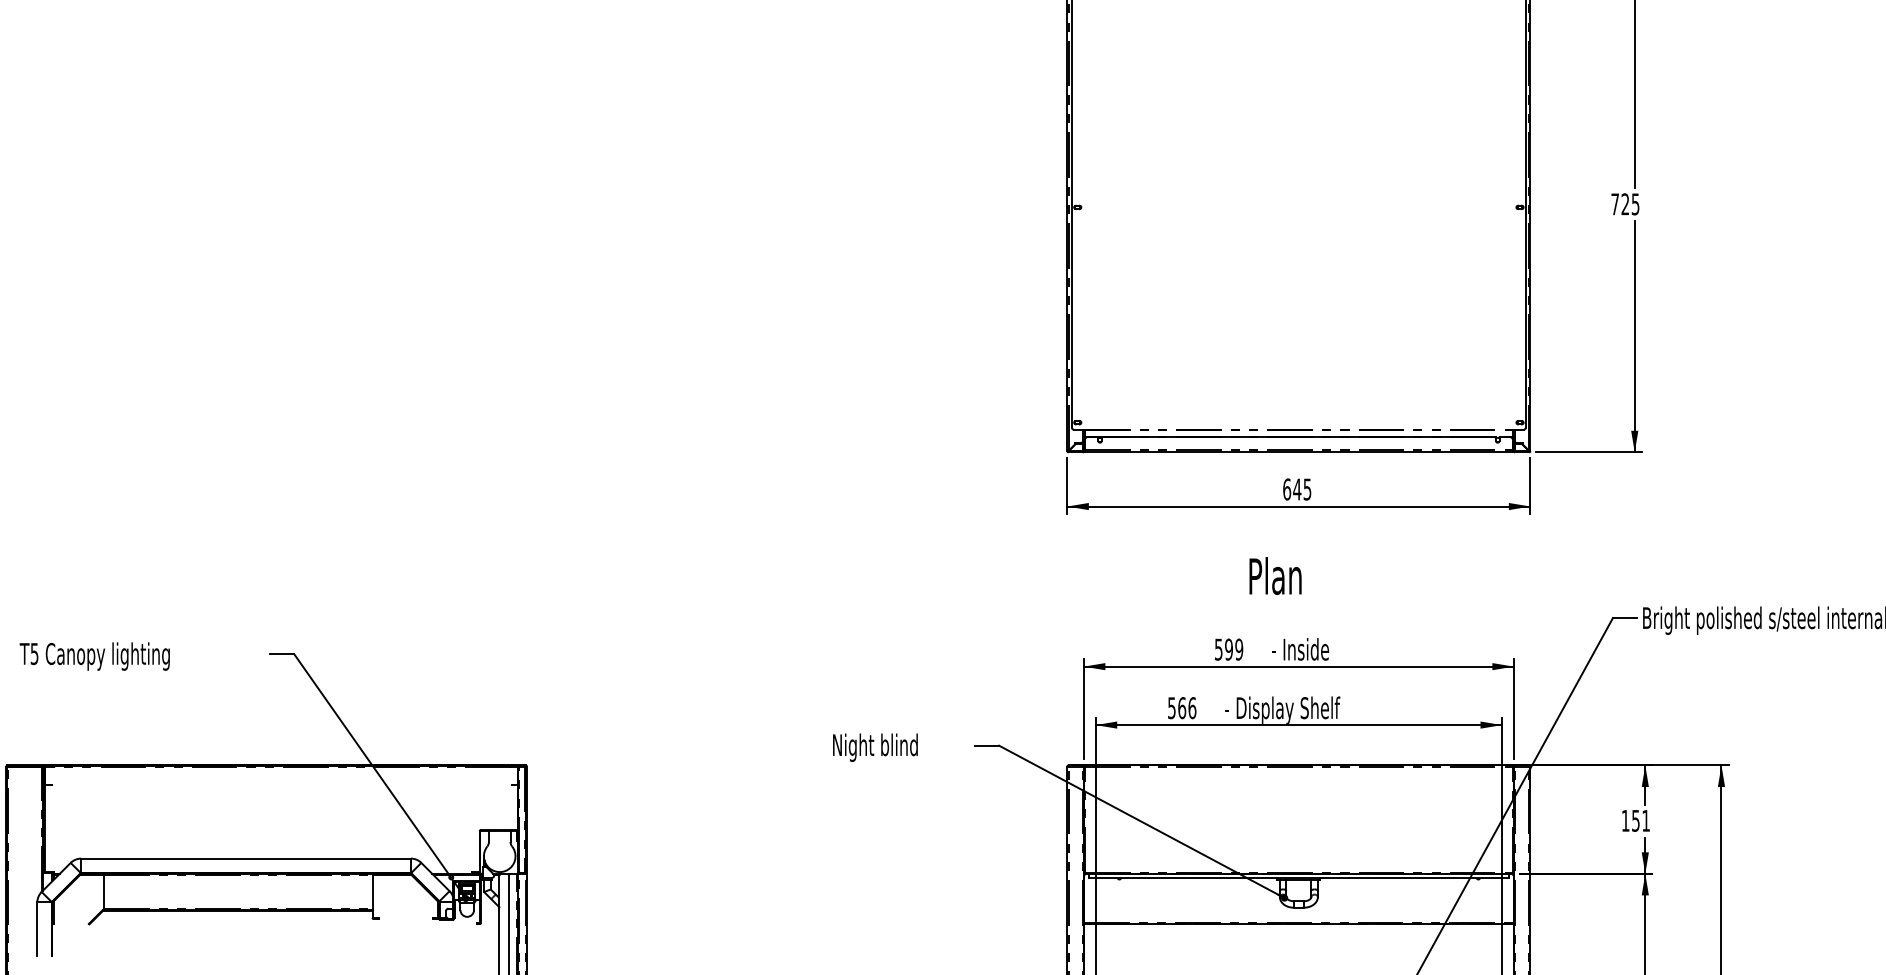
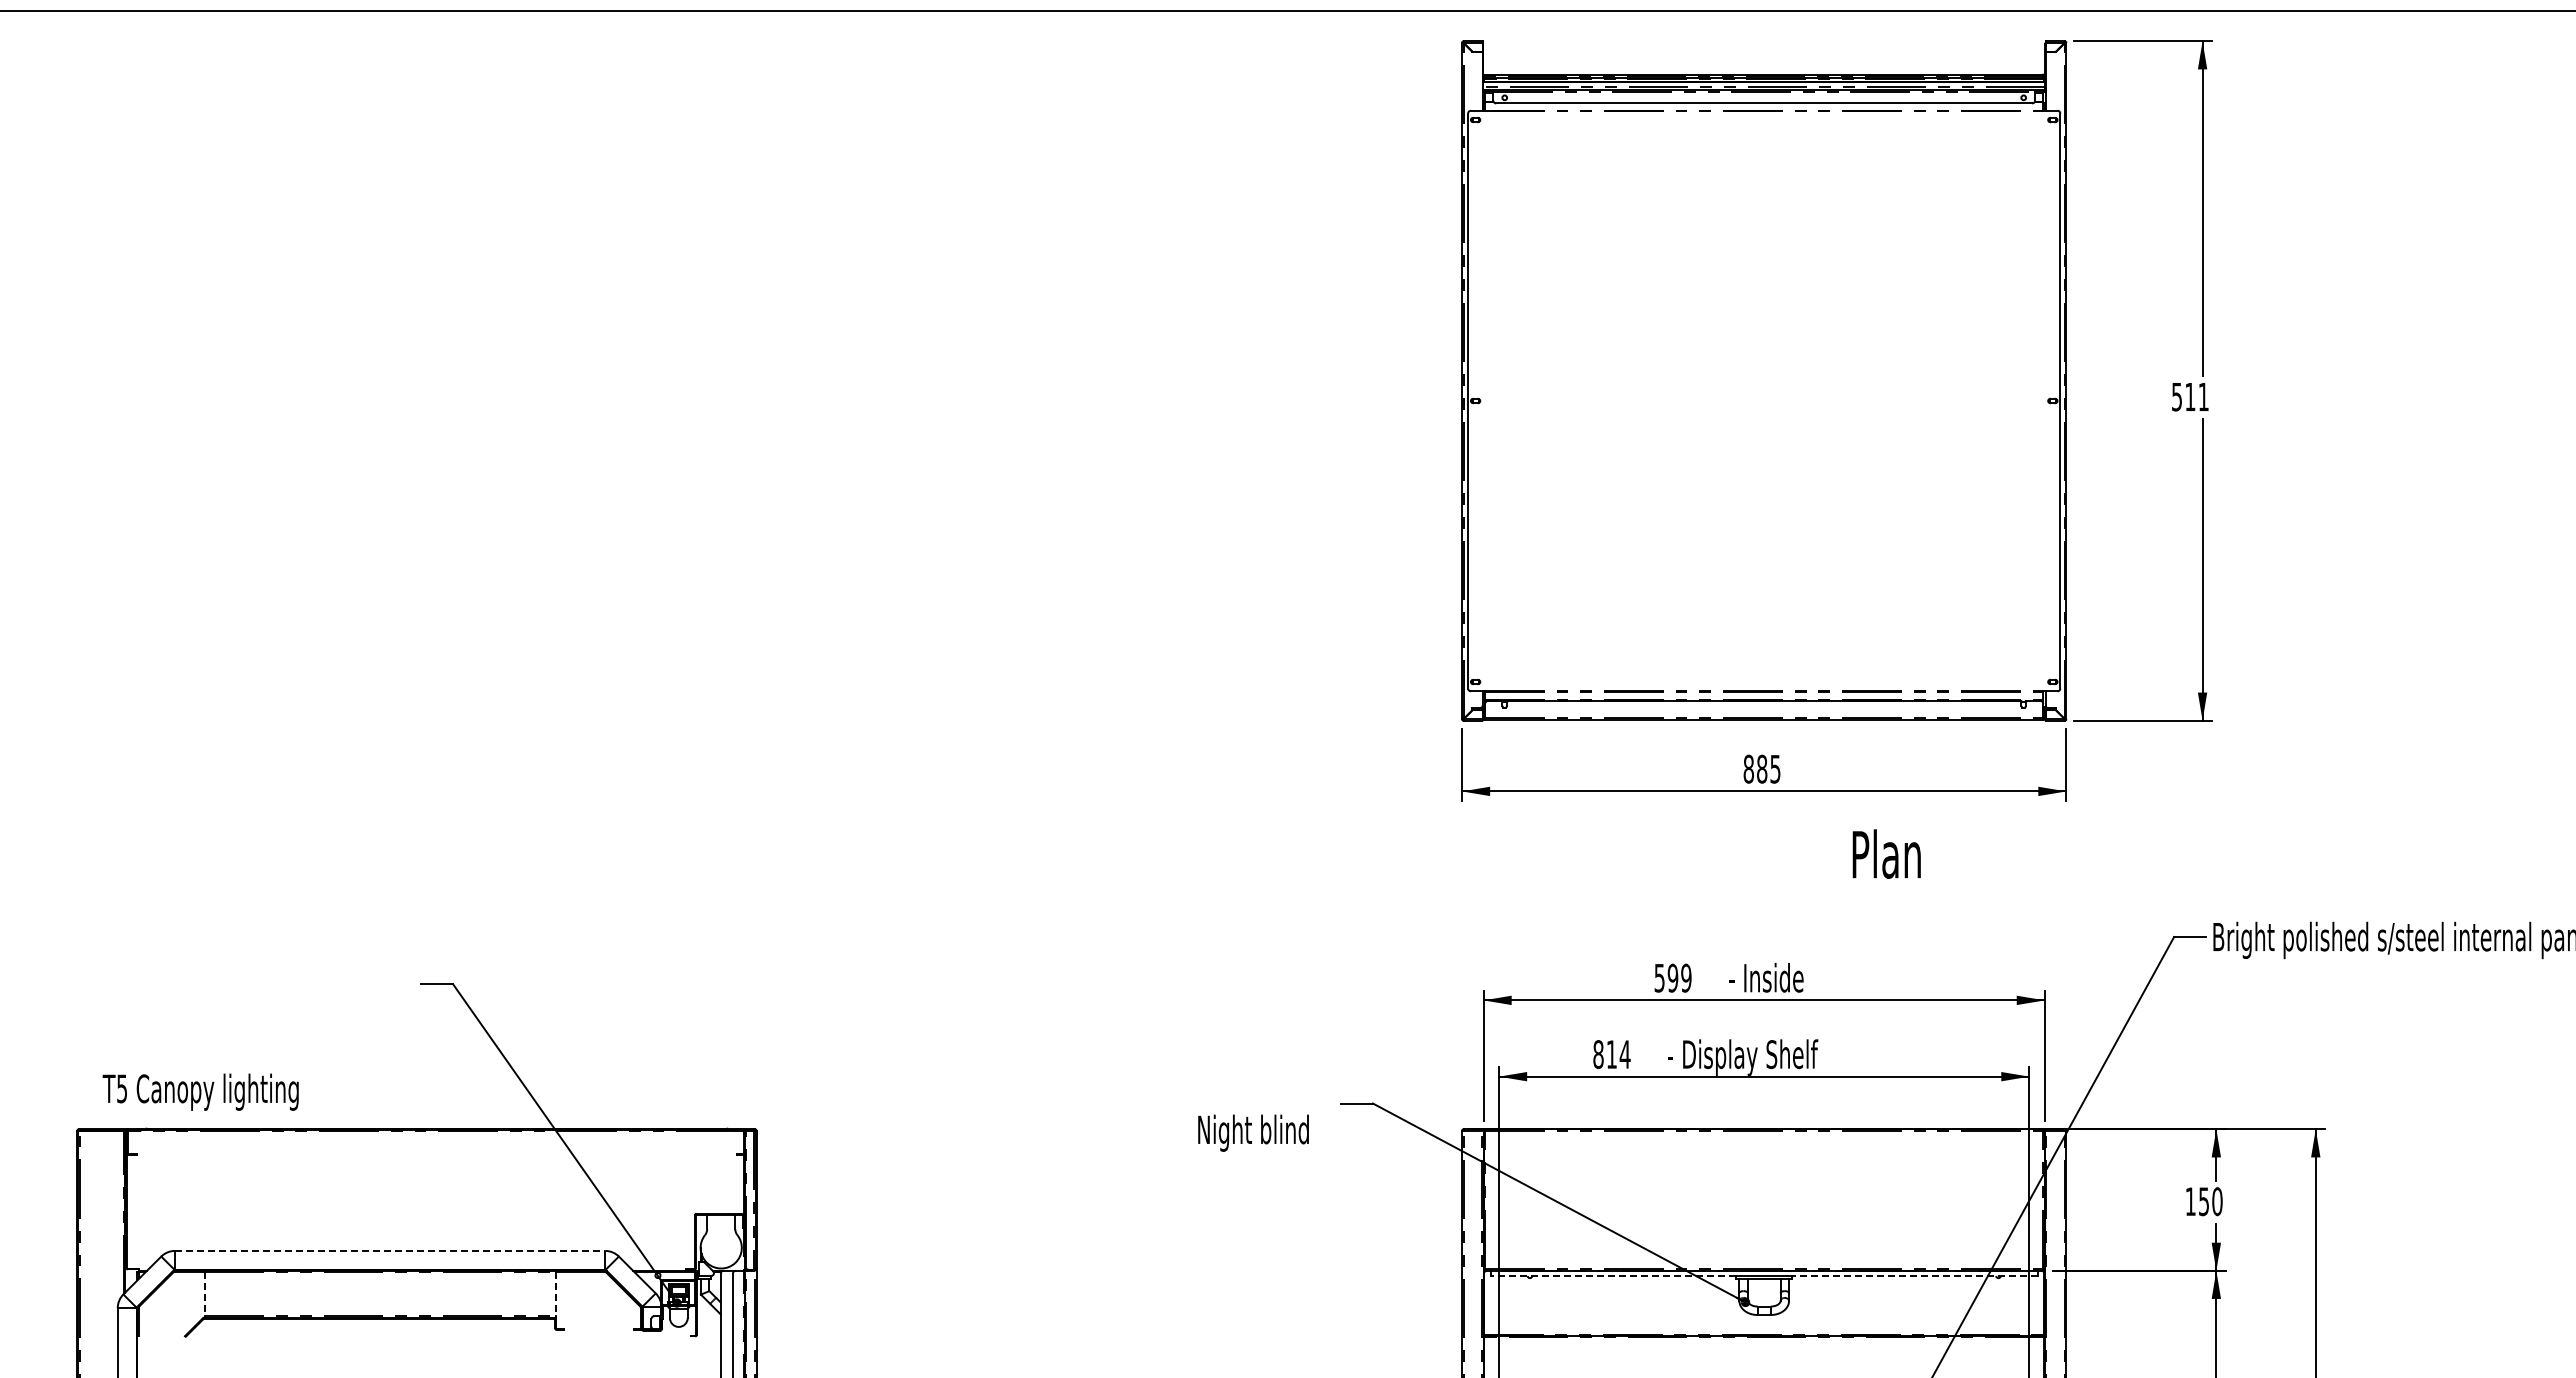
text: (1625, 203) -> (2190, 396), 725 -> 511
text: (1292, 488) -> (1755, 768), 645 -> 885
text: (1275, 575) -> (1886, 853), moved
text: (94, 656) -> (200, 1091), moved
text: (1181, 708) -> (1611, 1054), 566 -> 814
text: (875, 747) -> (1253, 1132), moved
text: (1646, 820) -> (2217, 1201), 151 -> 150
line: (246, 858) -> (390, 1250), solid -> dashed
line: (1183, 878) -> (1613, 1276), solid -> dashed
line: (1414, 878) -> (1915, 1276), solid -> dashed
line: (103, 891) -> (204, 1294), solid -> dashed
line: (373, 891) -> (556, 1294), solid -> dashed

